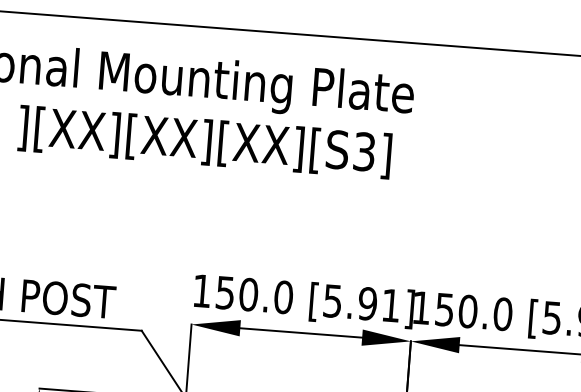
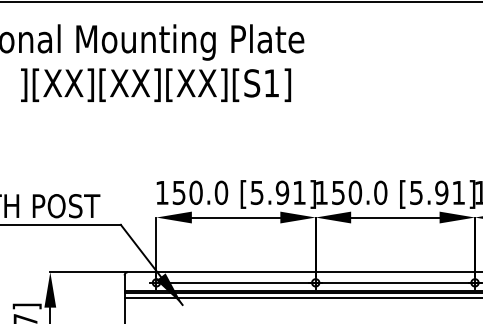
text: (364, 152) -> (271, 83), ][XX][XX][XX][S3] -> ][XX][XX][XX][S1]

